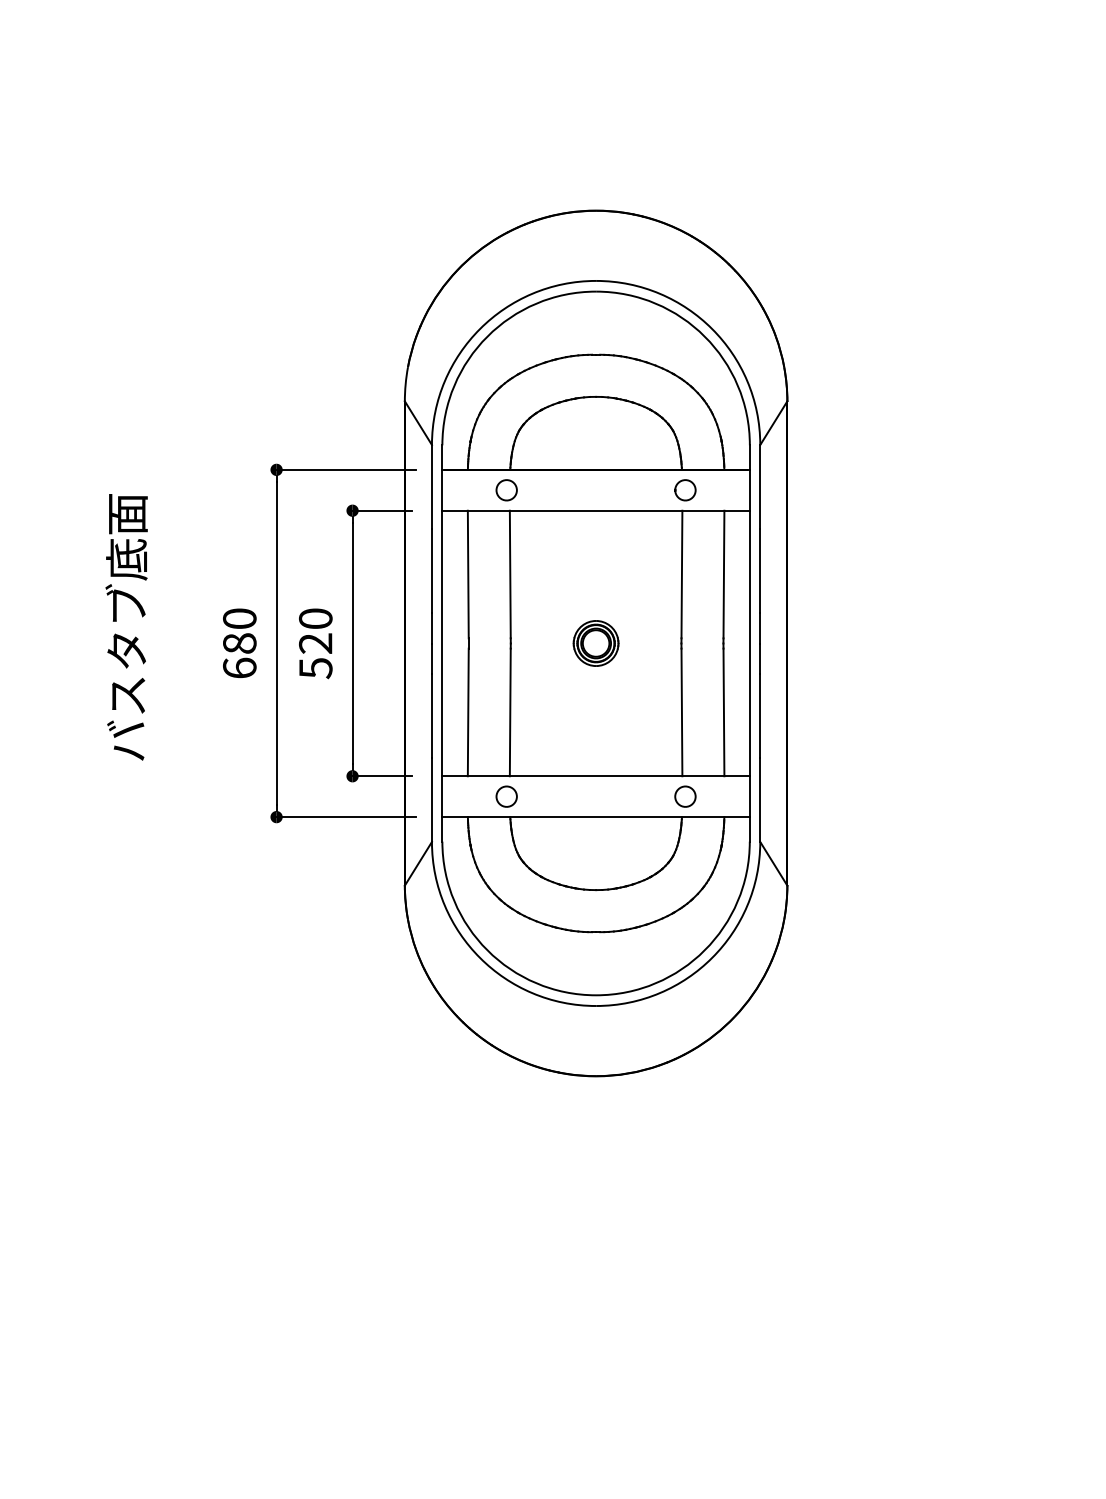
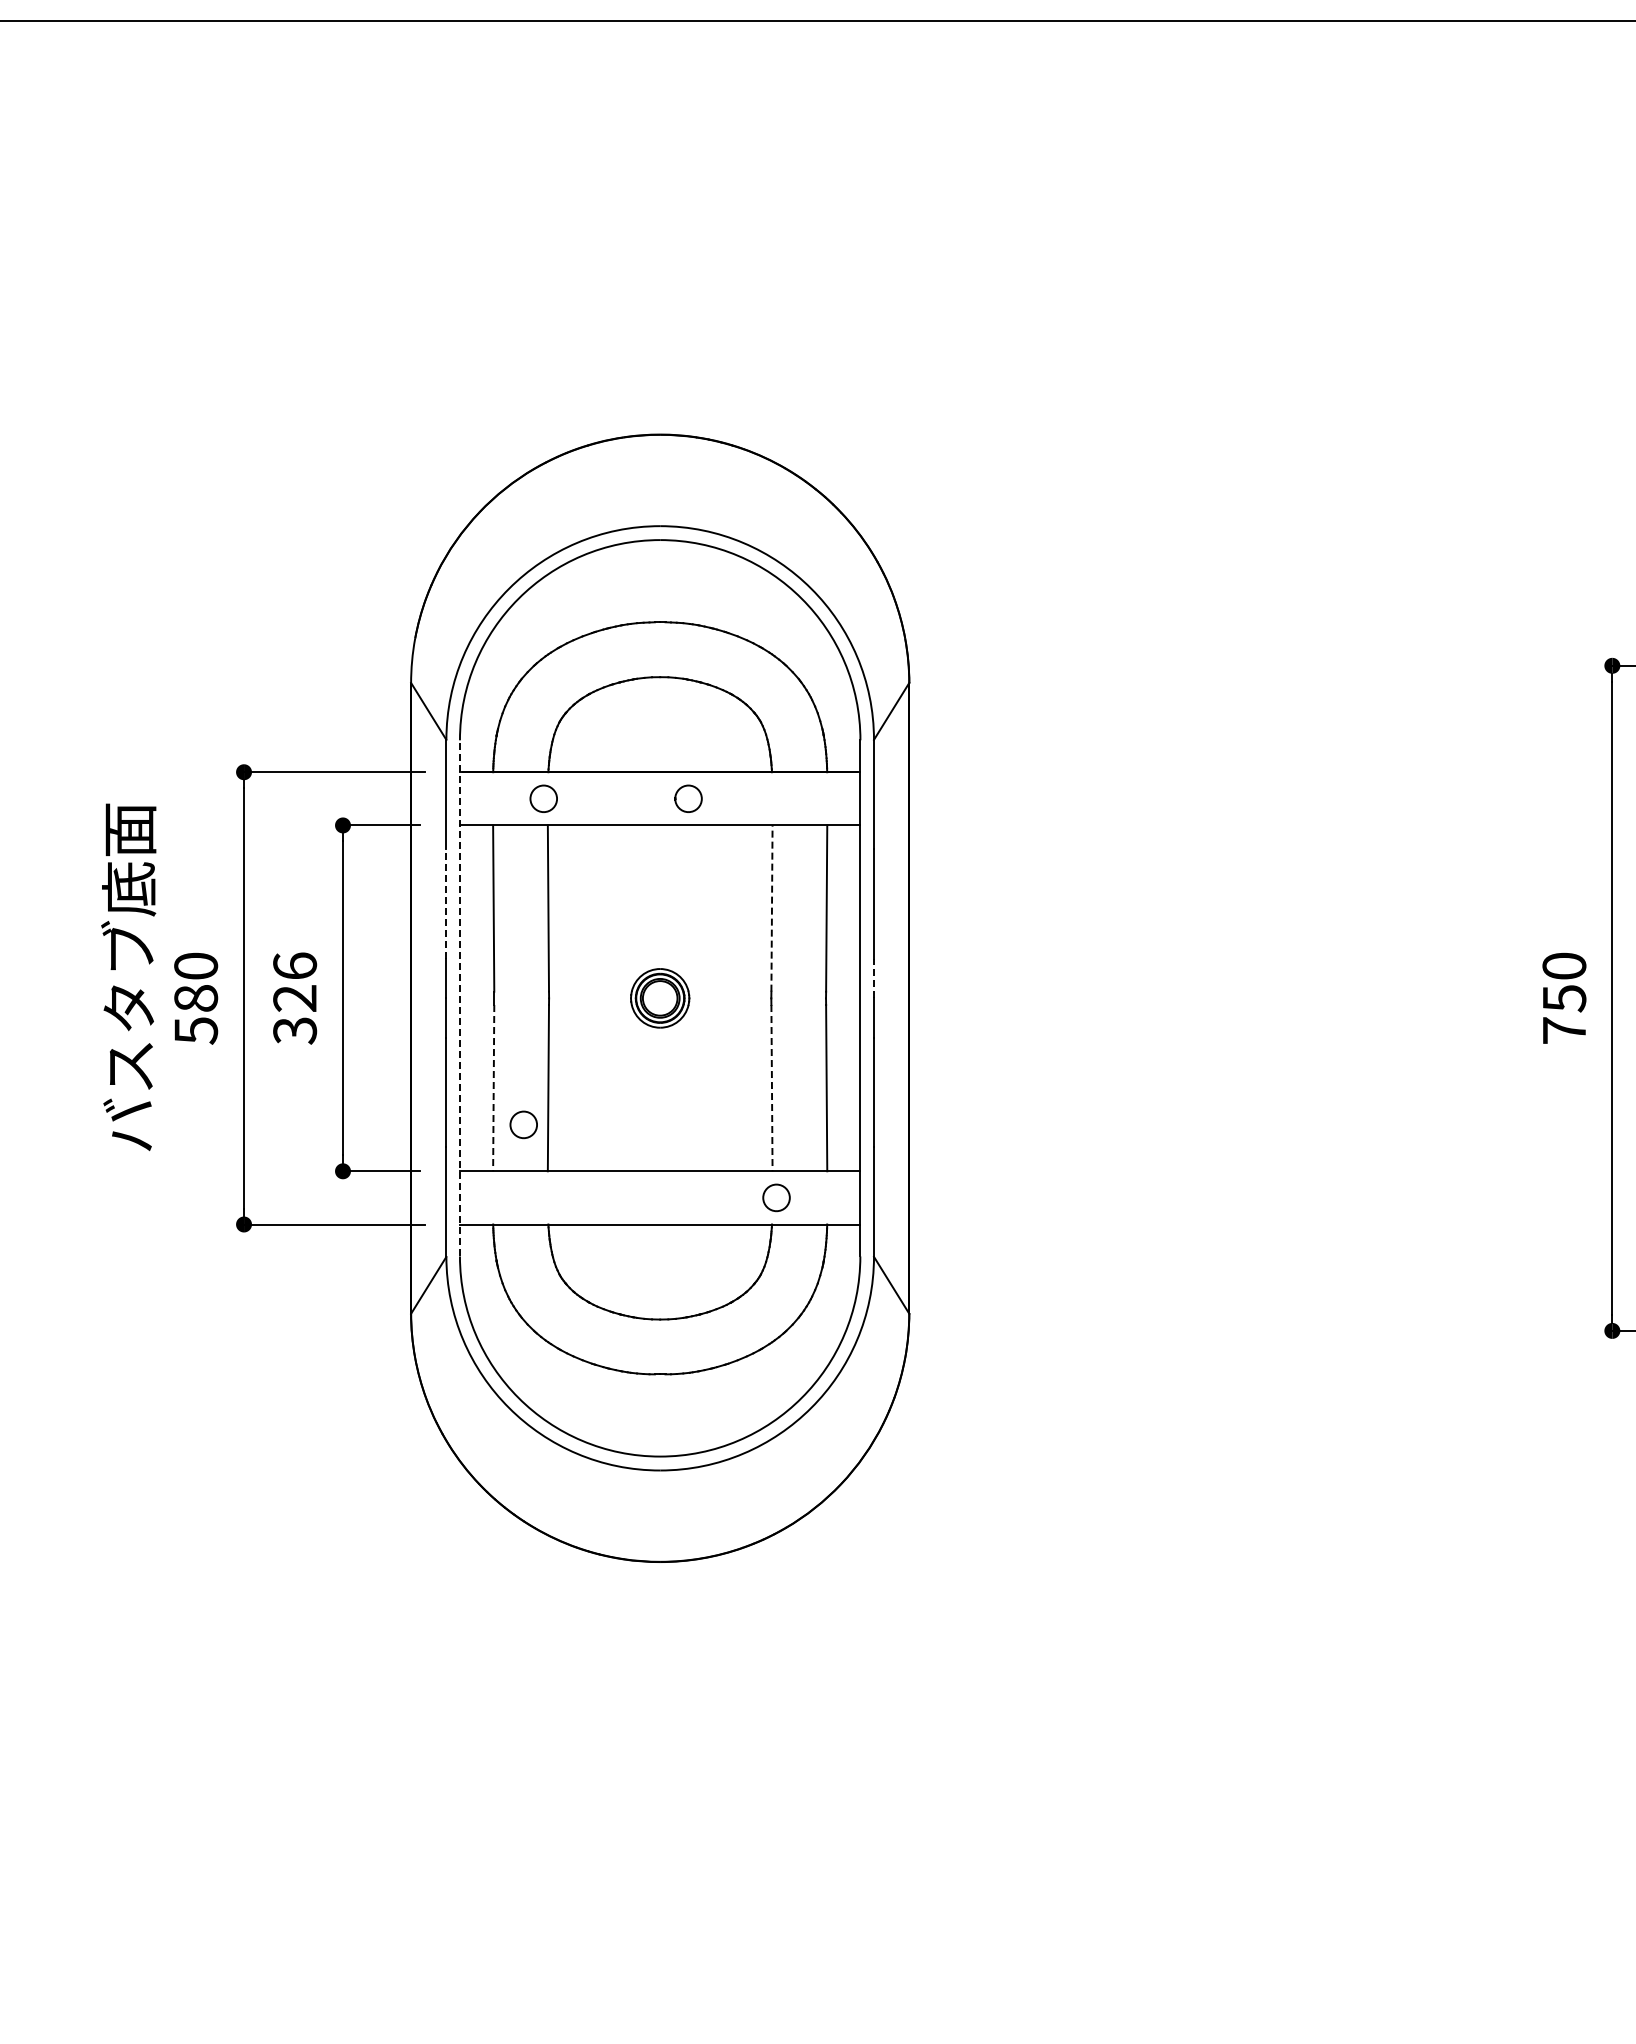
part: (685, 490) -> (688, 798), moved
line: (432, 571) -> (446, 904), solid -> dashed
line: (681, 574) -> (771, 908), solid -> dashed
text: (126, 627) -> (128, 977), moved
line: (760, 628) -> (874, 978), solid -> dashed
line: (442, 642) -> (459, 997), solid -> dashed
text: (315, 643) -> (294, 998), 520 -> 326
text: (240, 668) -> (196, 1030), 680 -> 580
line: (468, 712) -> (493, 1088), solid -> dashed
line: (681, 712) -> (771, 1088), solid -> dashed
part: (506, 796) -> (523, 1124), moved

